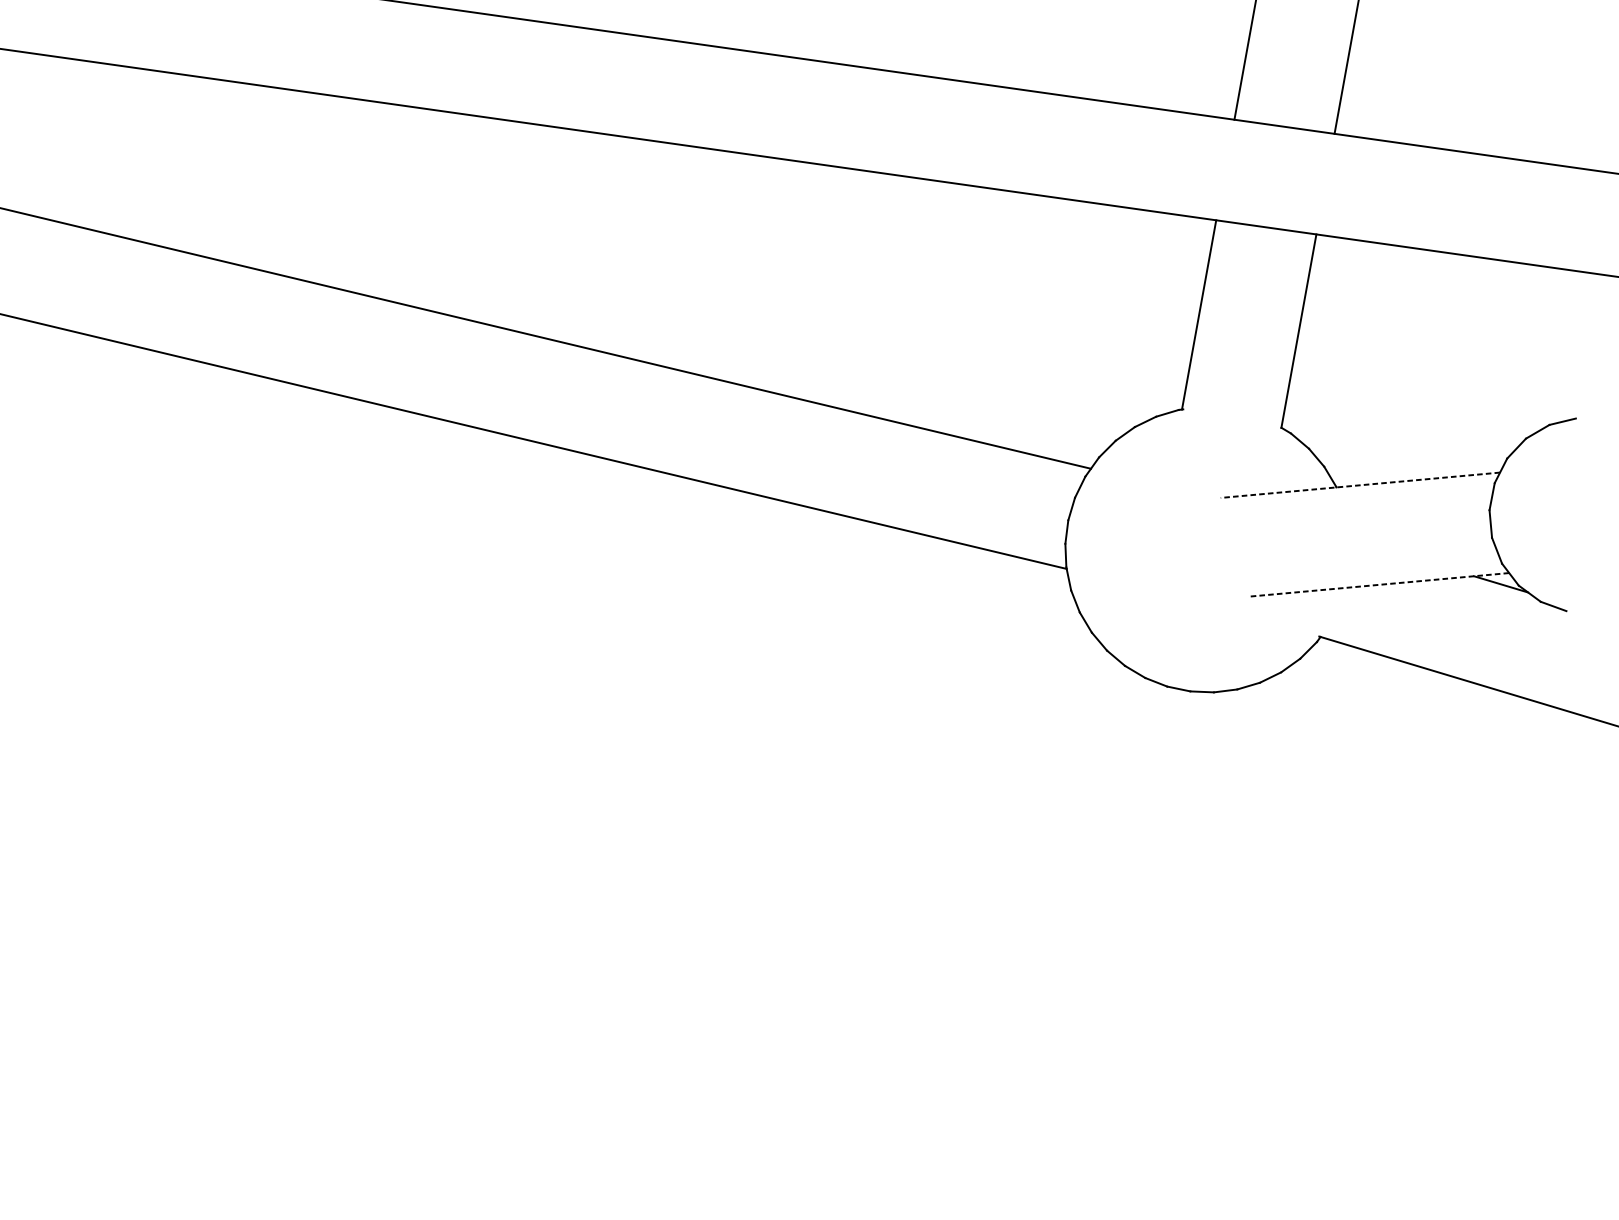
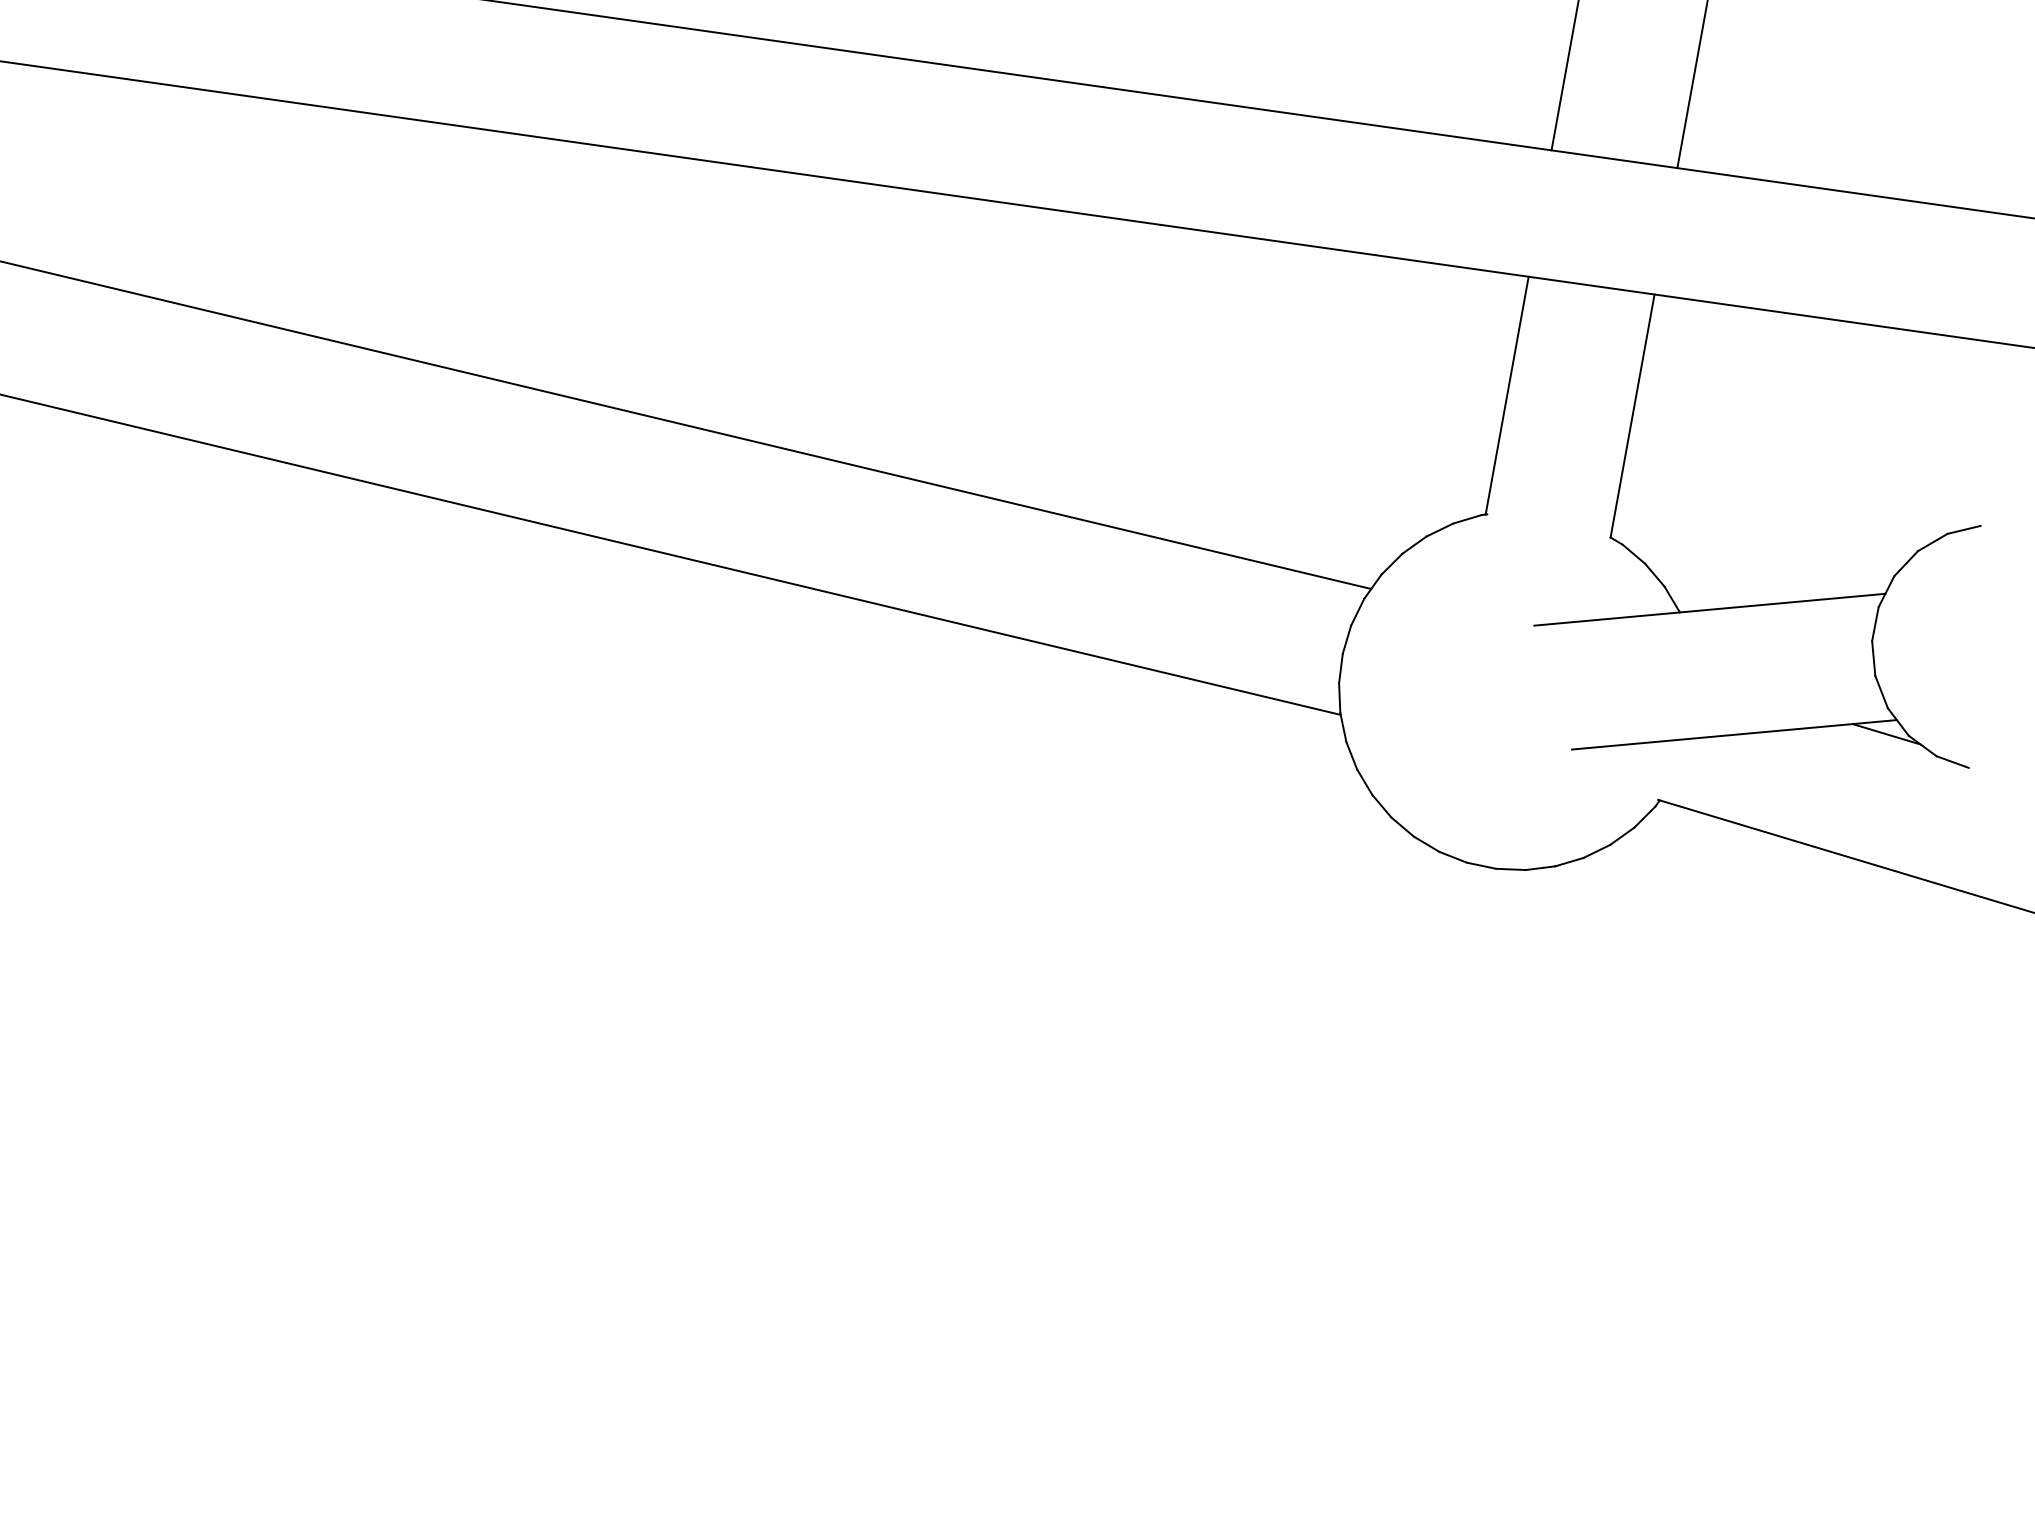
line: (1360, 485) -> (1709, 609), dashed -> solid
line: (1380, 584) -> (1734, 734), dashed -> solid

